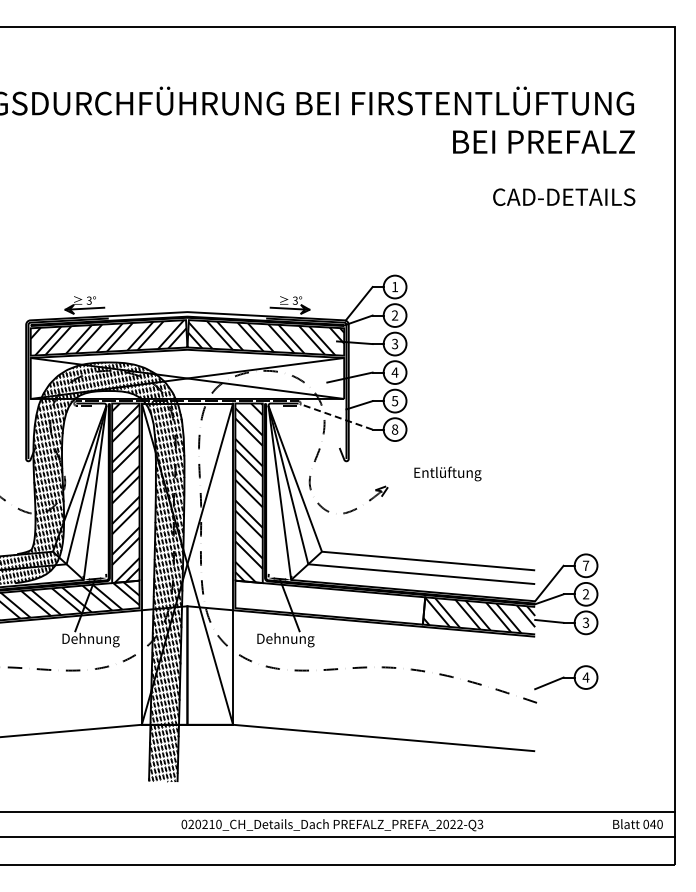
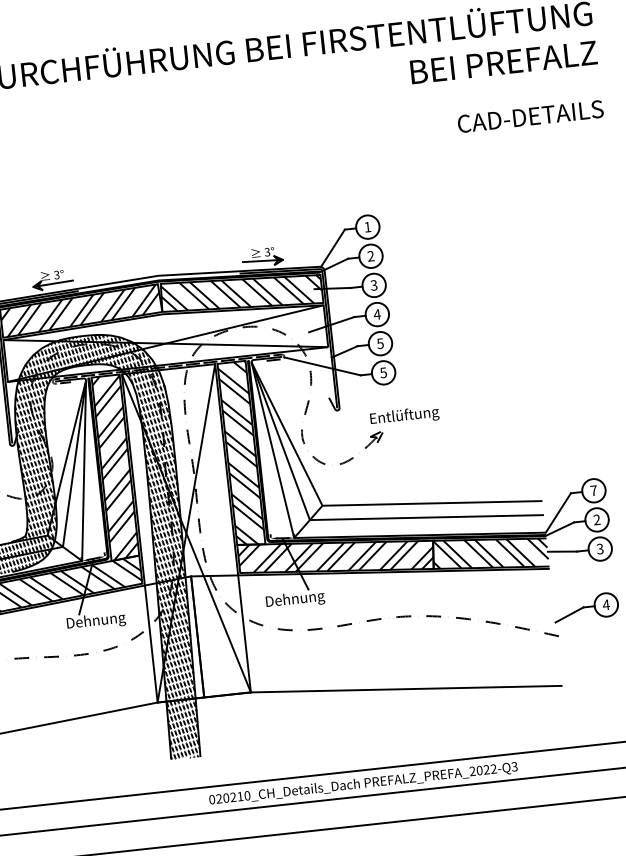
line: (336, 416) -> (322, 365), dashed -> solid
text: (394, 429) -> (383, 372), 8 -> 5
text: (447, 473) -> (404, 415), moved
hatch: (329, 602) -> (335, 556), added

